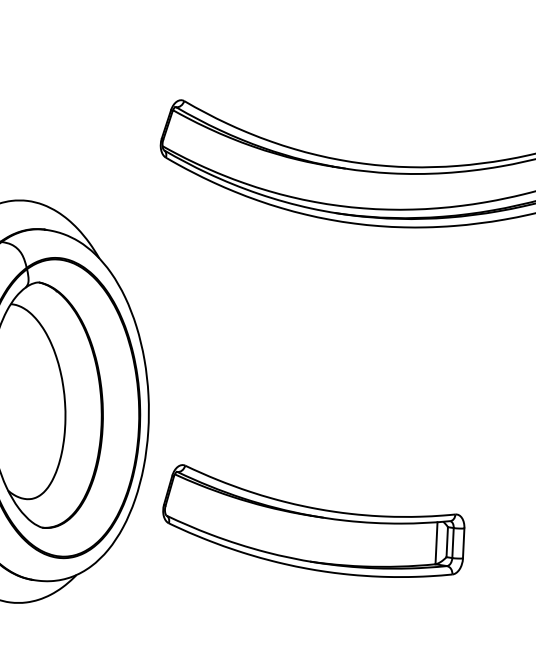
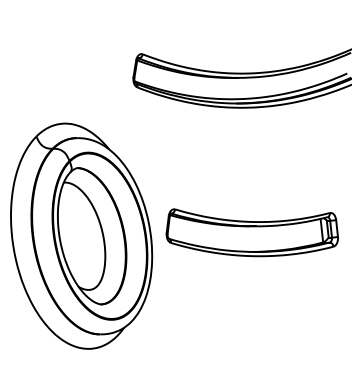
part: (312, 527) -> (251, 232), moved

